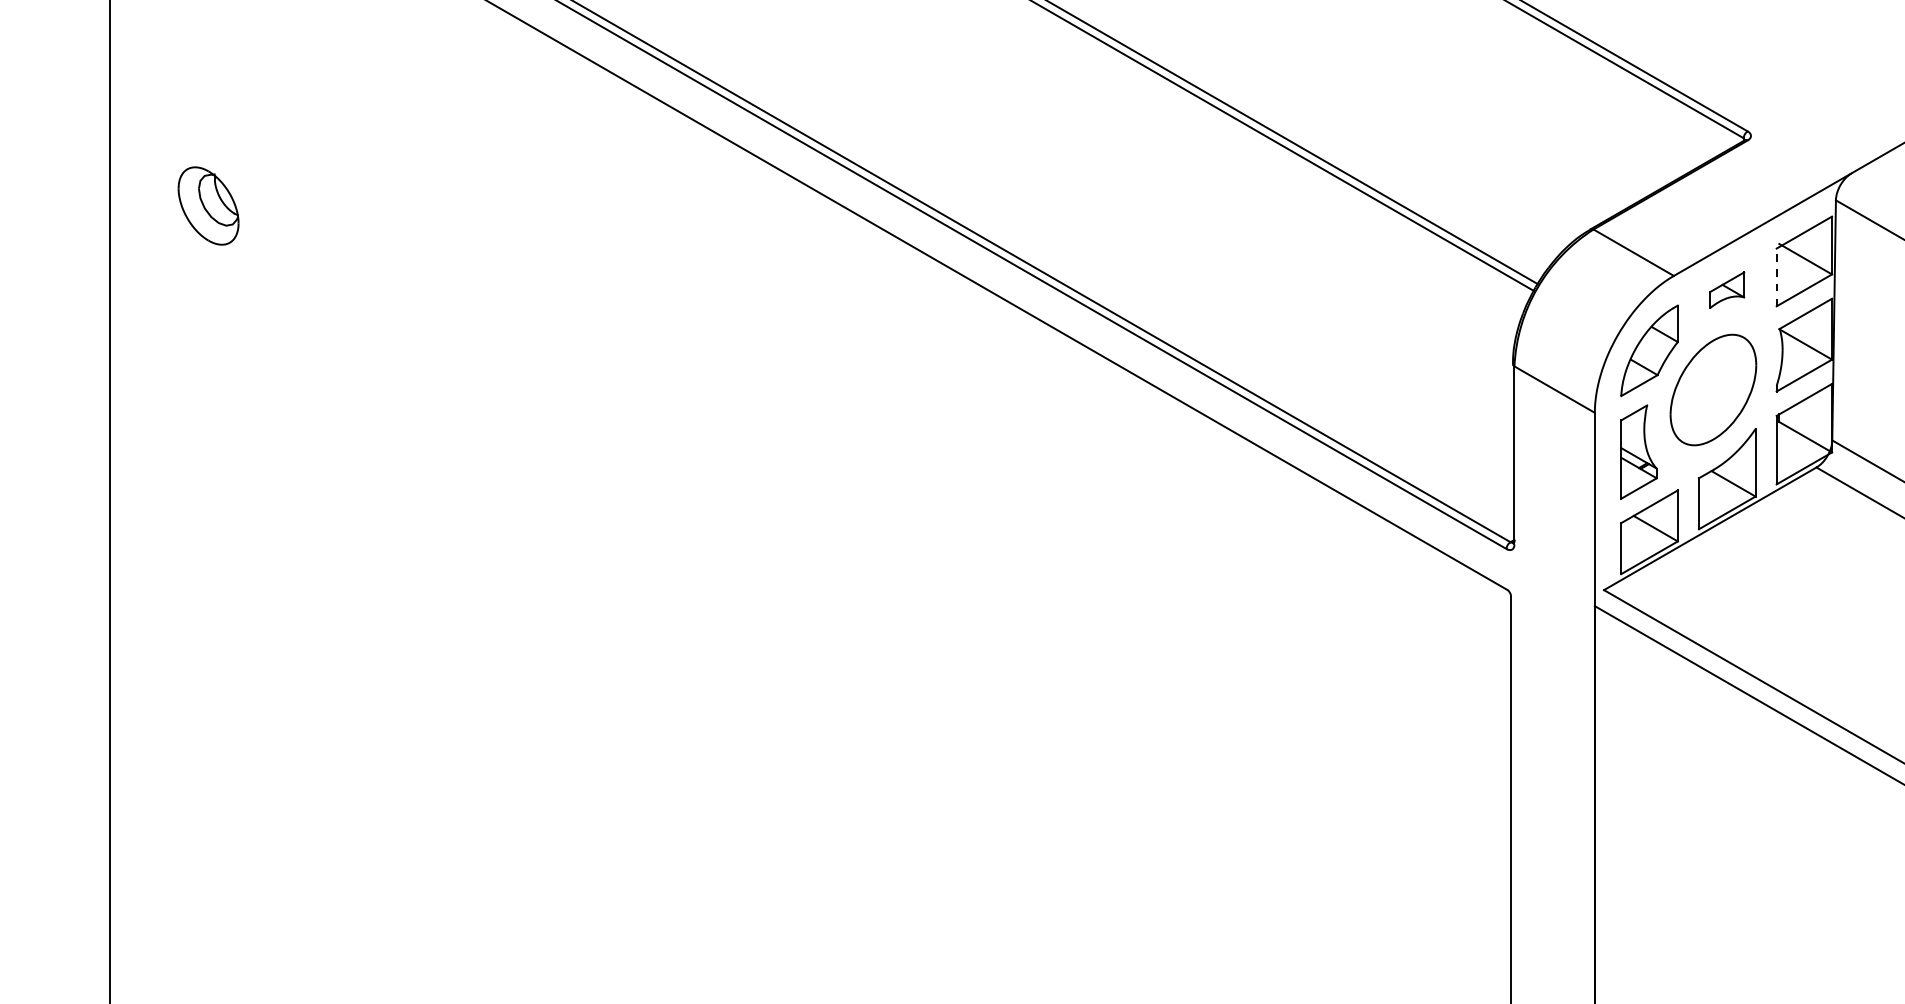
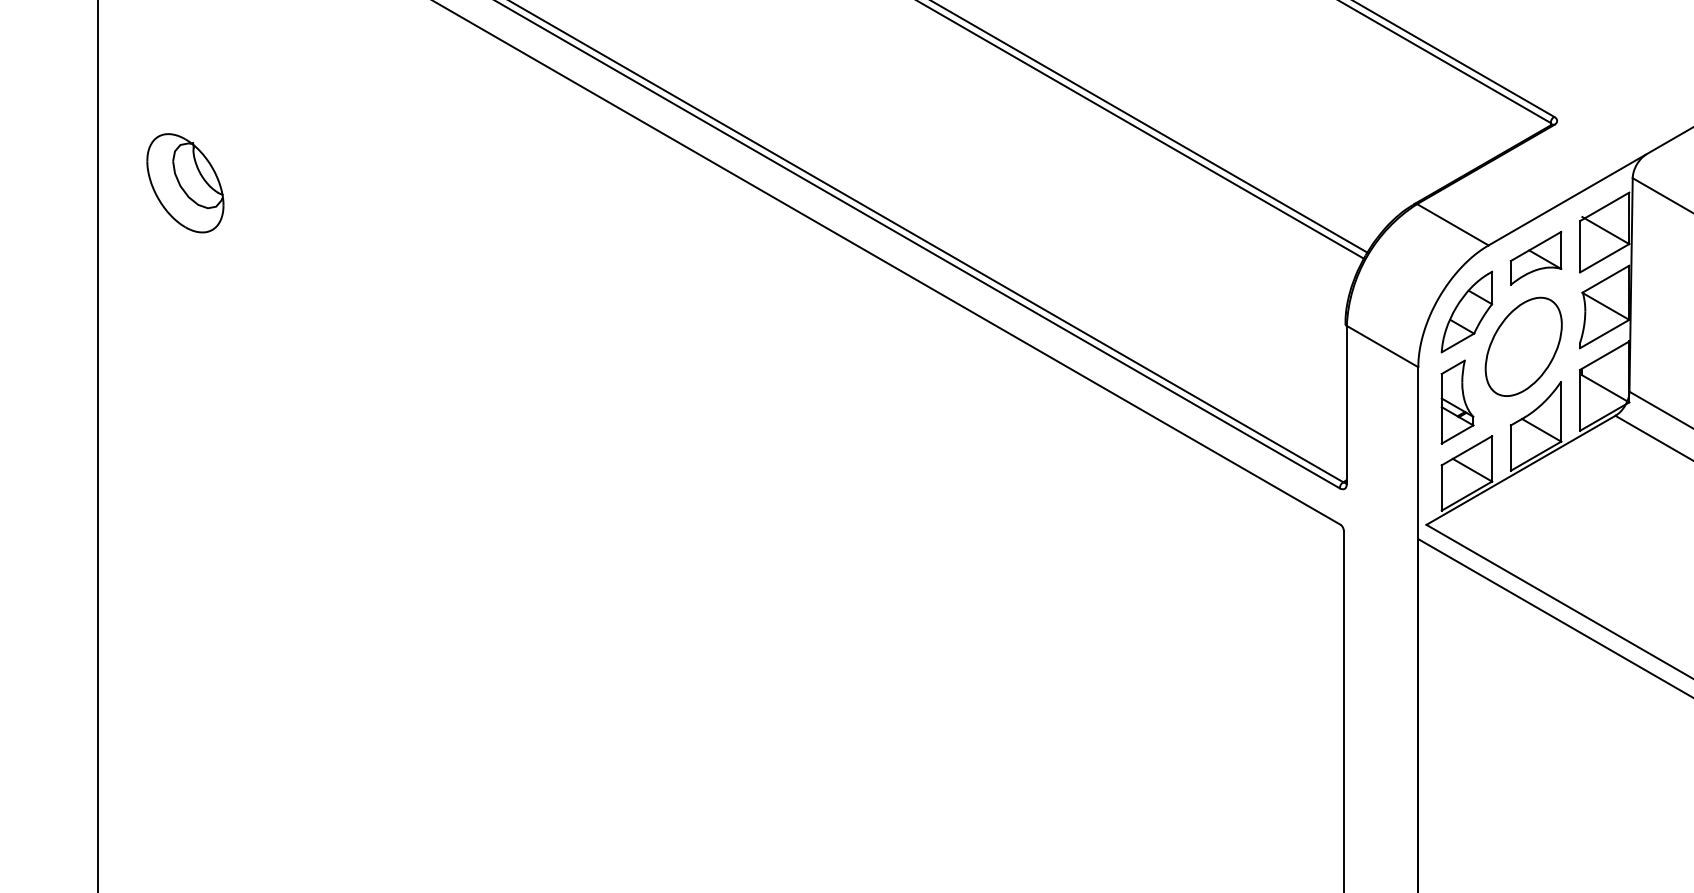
part: (208, 205) -> (185, 182), size x1.43
line: (1776, 277) -> (1579, 246), dashed -> solid
part: (1726, 289) -> (1535, 257), size x1.67

